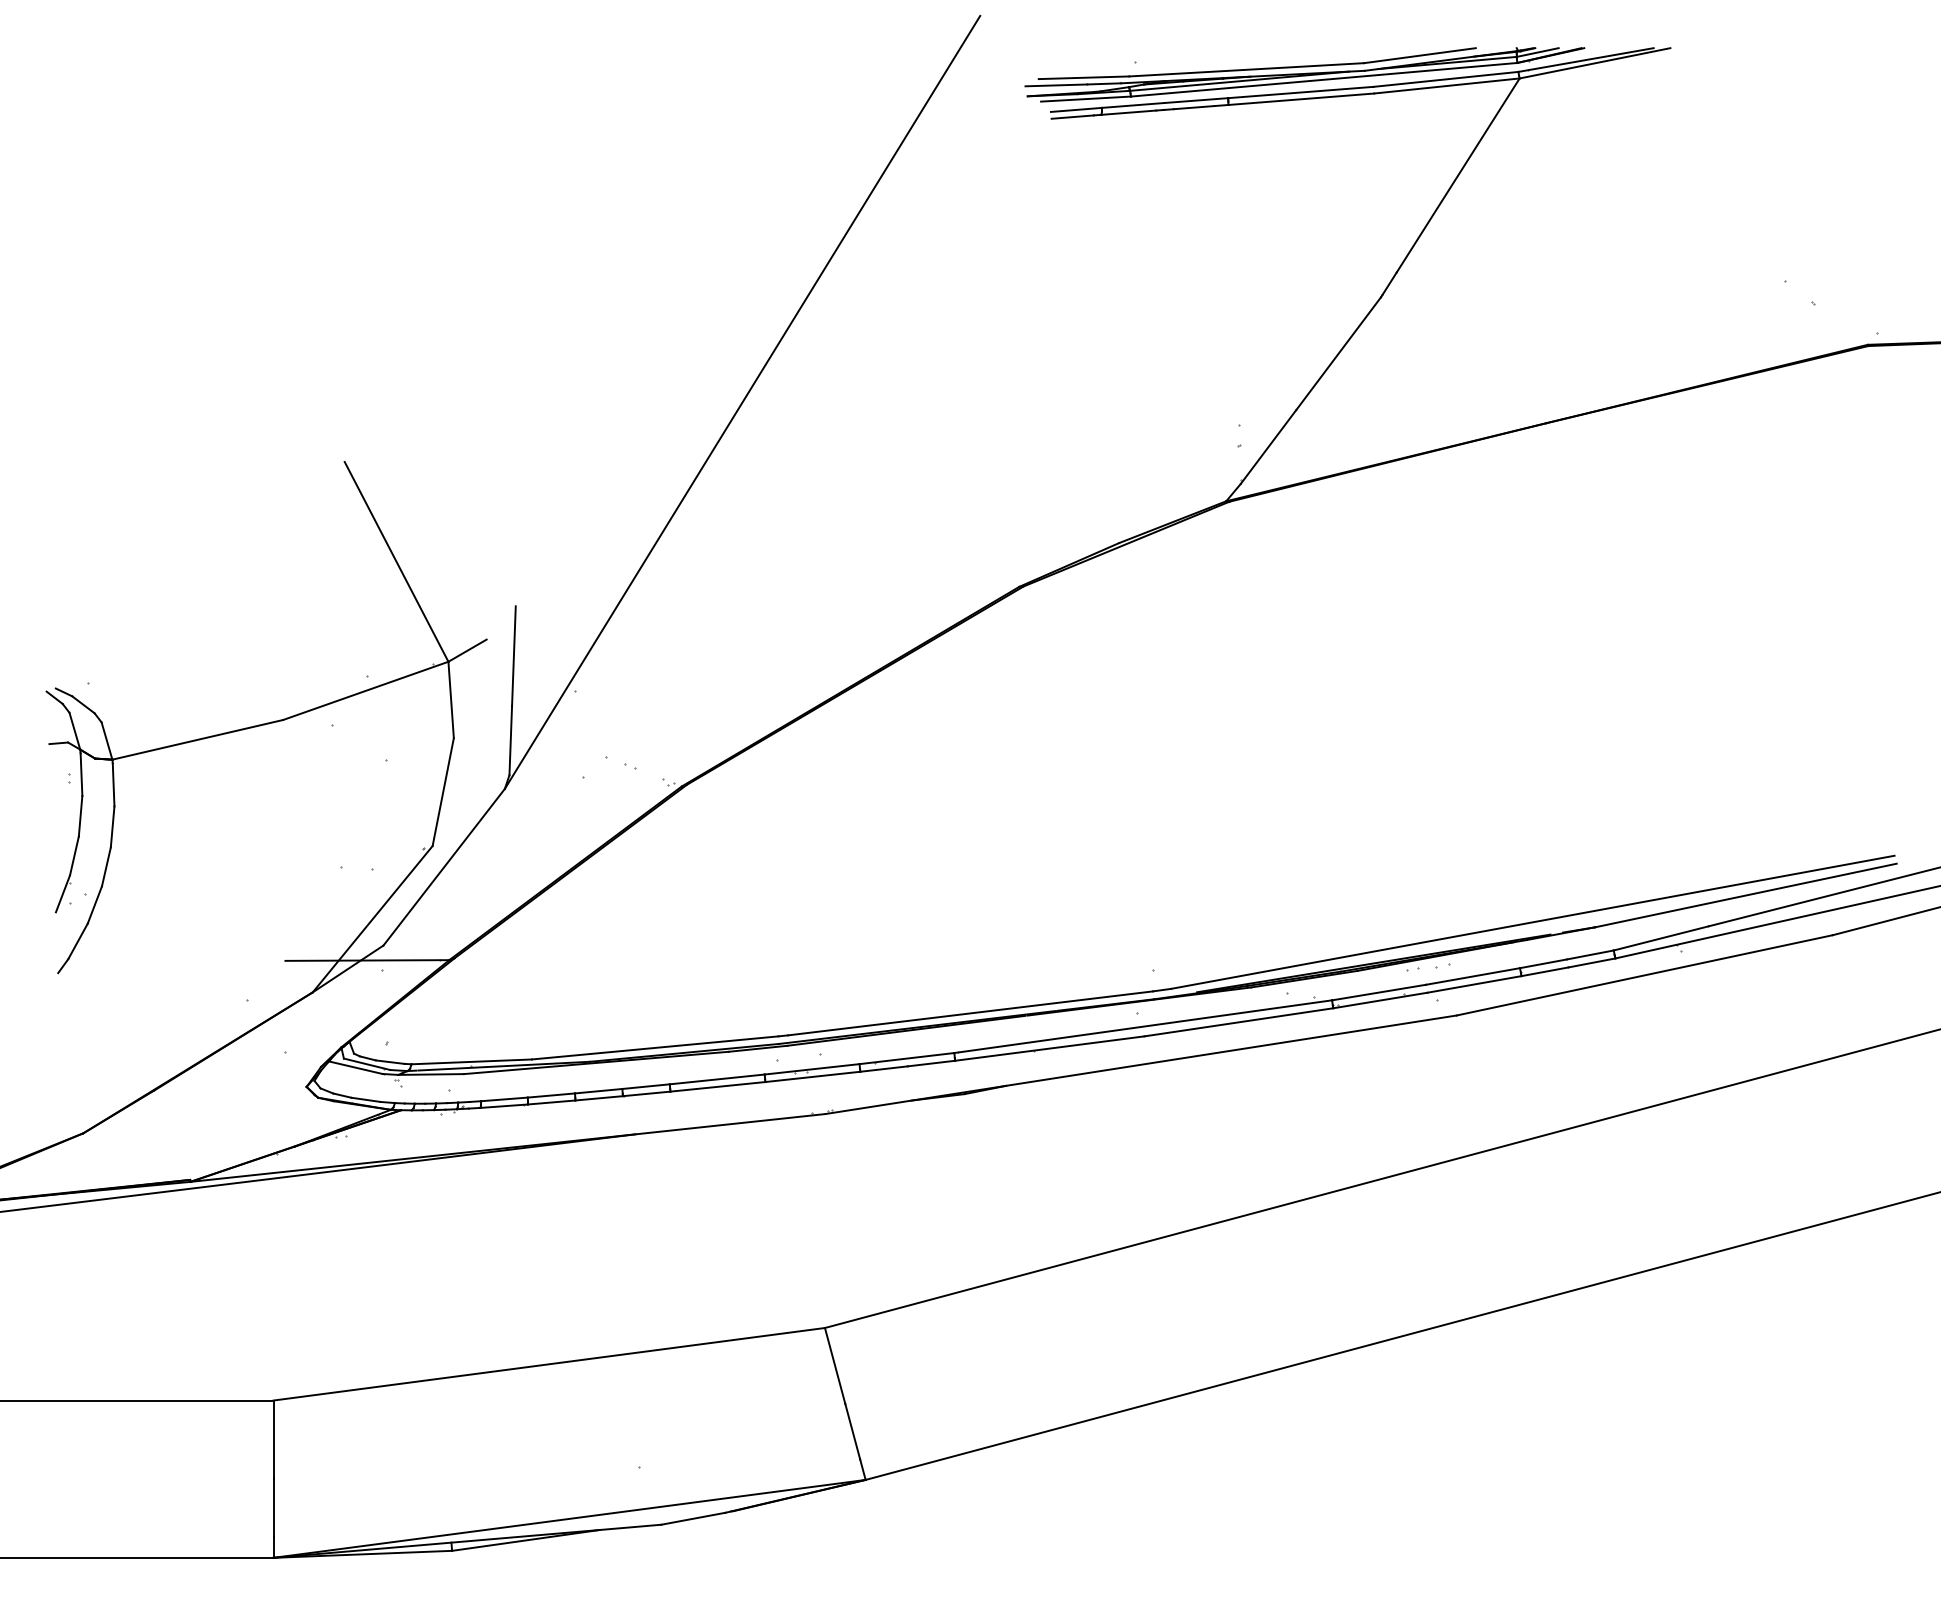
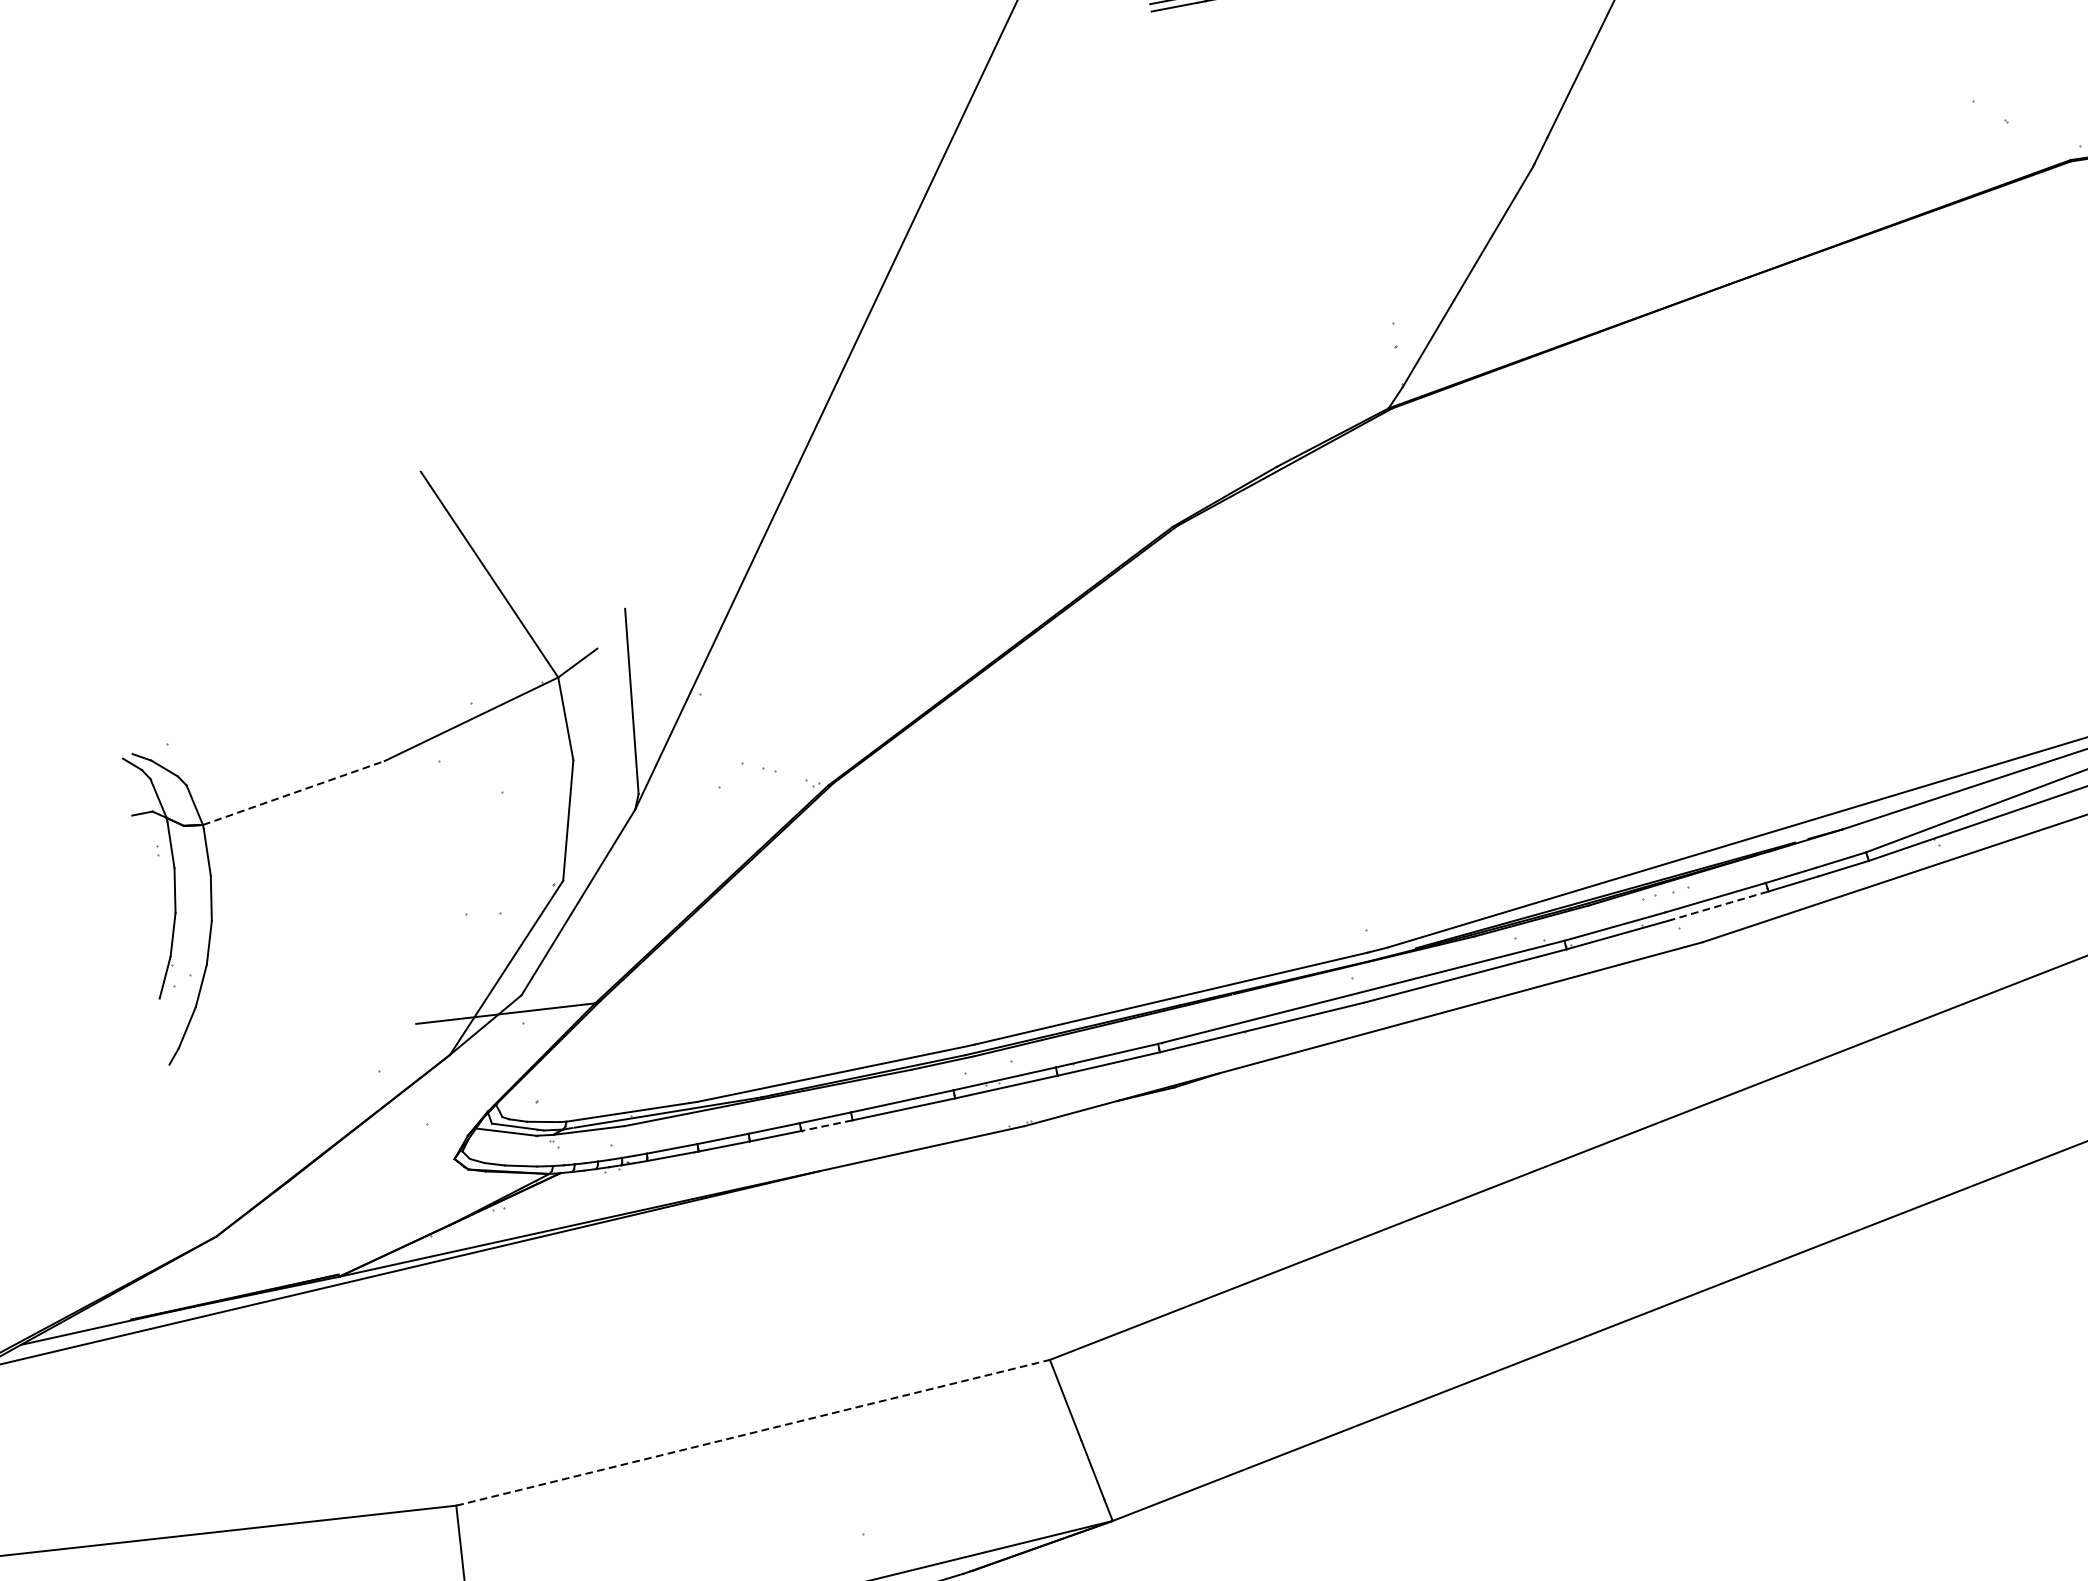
line: (197, 739) -> (293, 792), solid -> dashed
line: (1474, 984) -> (1718, 906), solid -> dashed
line: (646, 1093) -> (826, 1125), solid -> dashed
line: (549, 1364) -> (753, 1433), solid -> dashed

